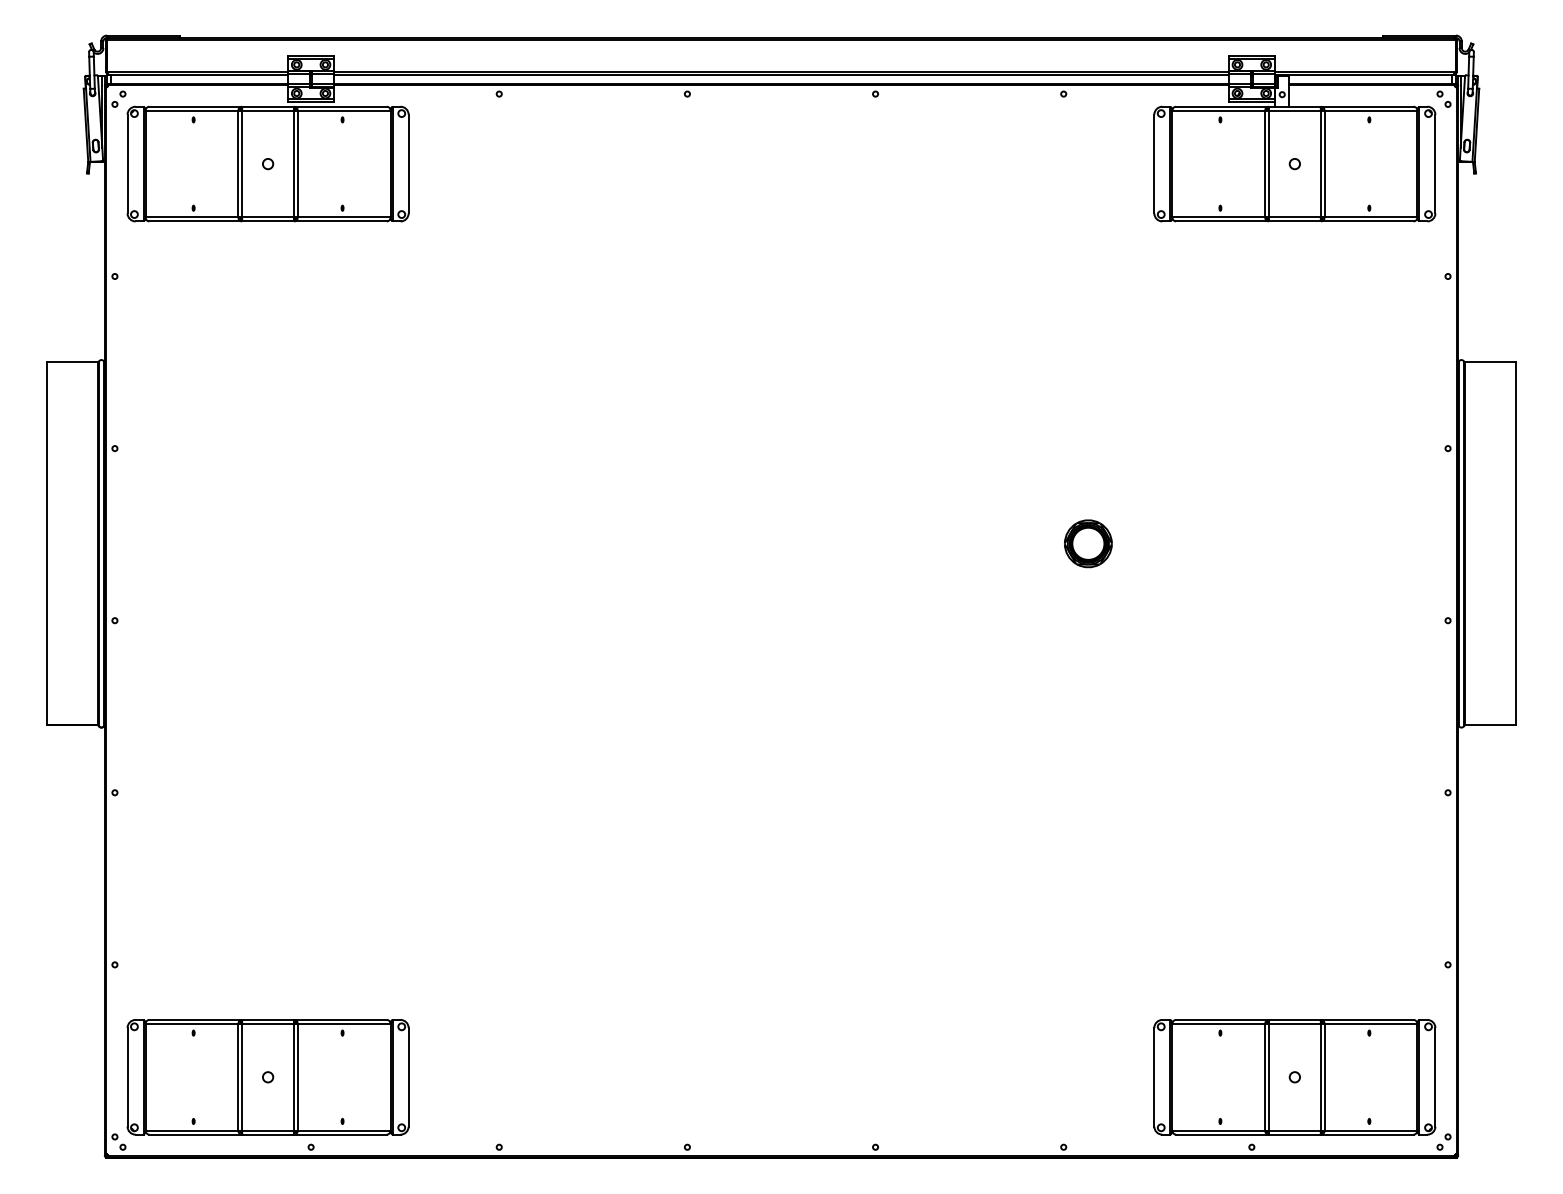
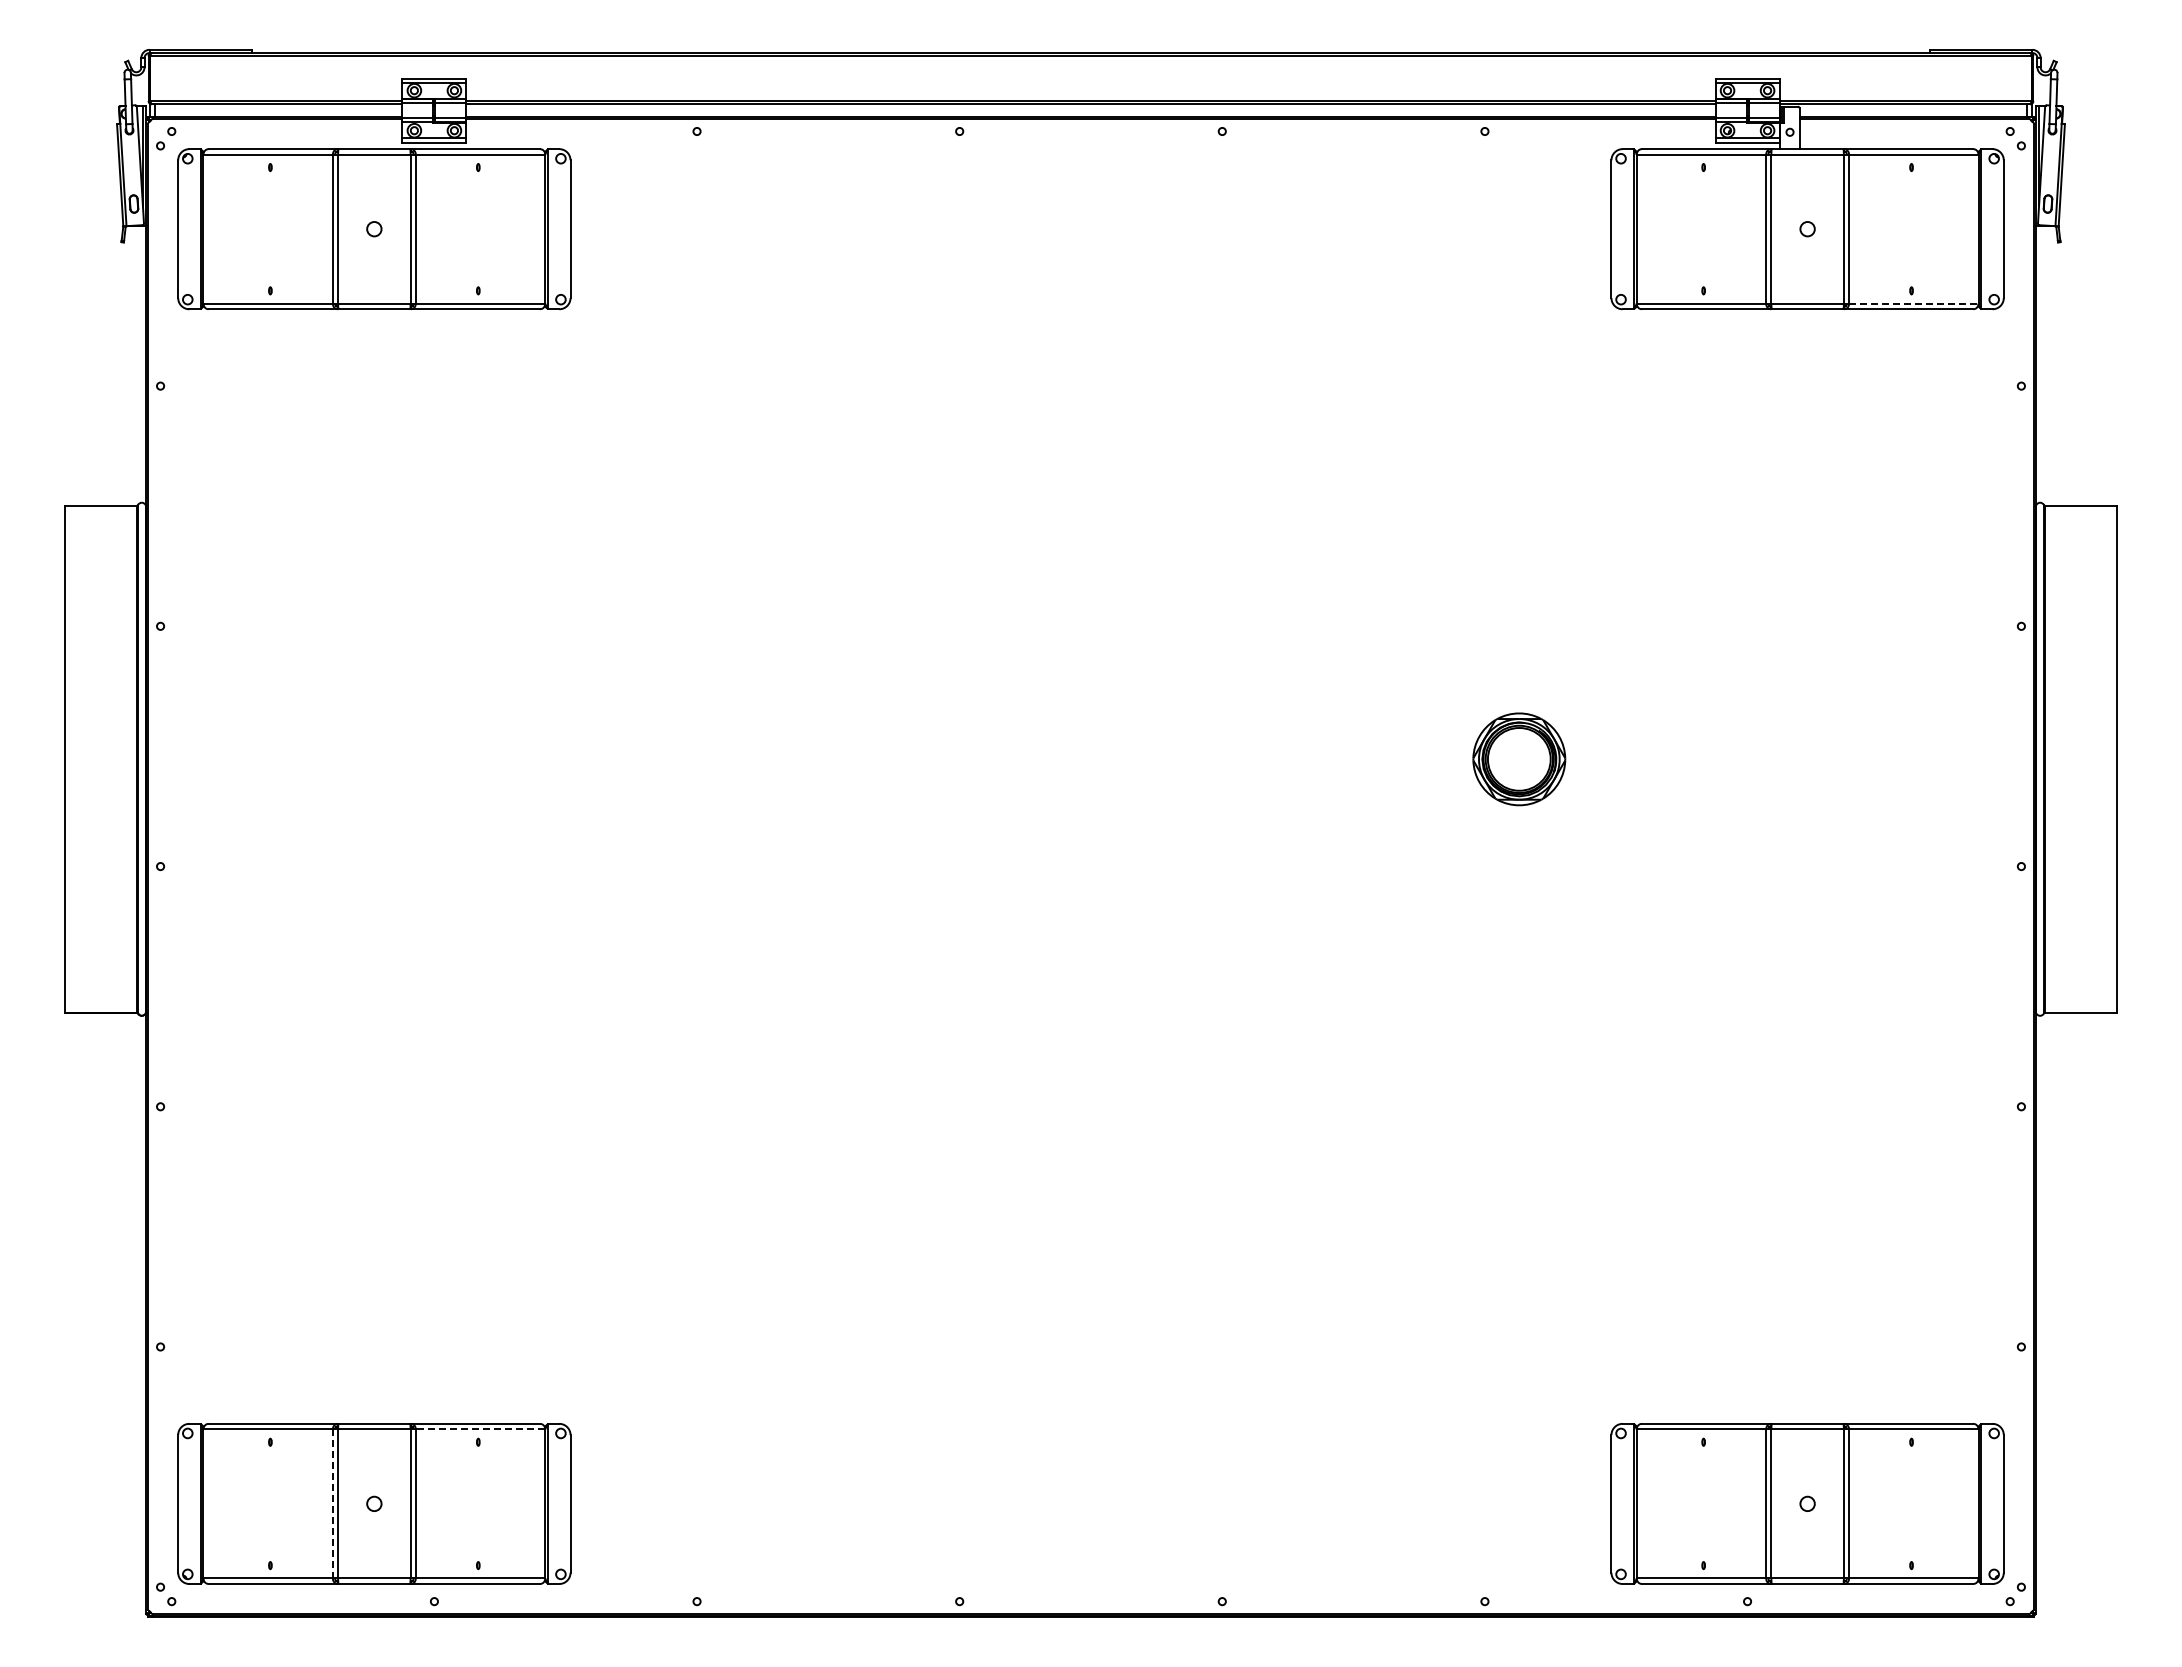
line: (1370, 217) -> (1913, 303), solid -> dashed
part: (1088, 543) -> (1519, 758), size x1.4
line: (344, 1023) -> (480, 1429), solid -> dashed
line: (238, 1077) -> (332, 1504), solid -> dashed

